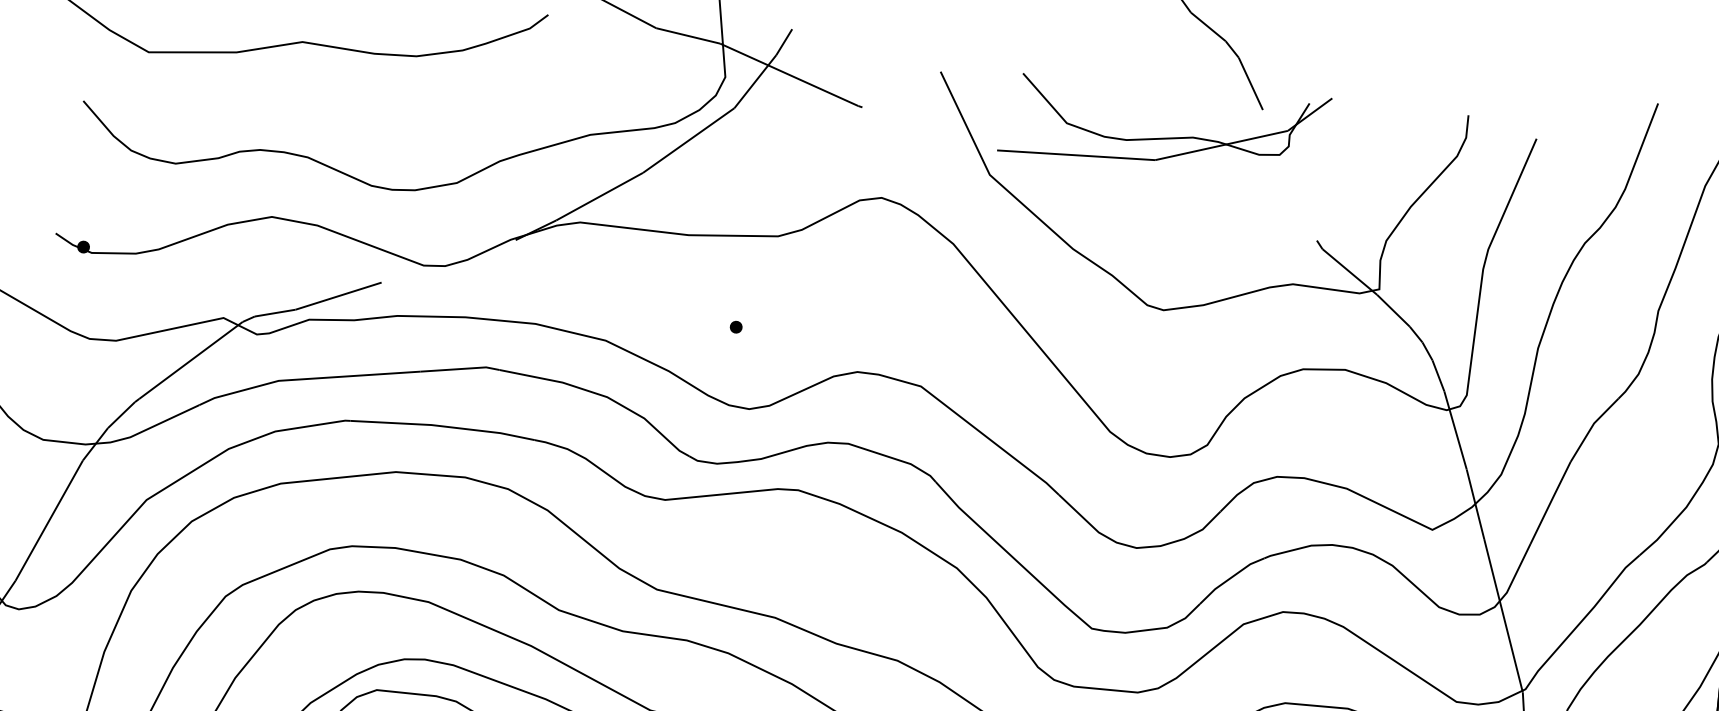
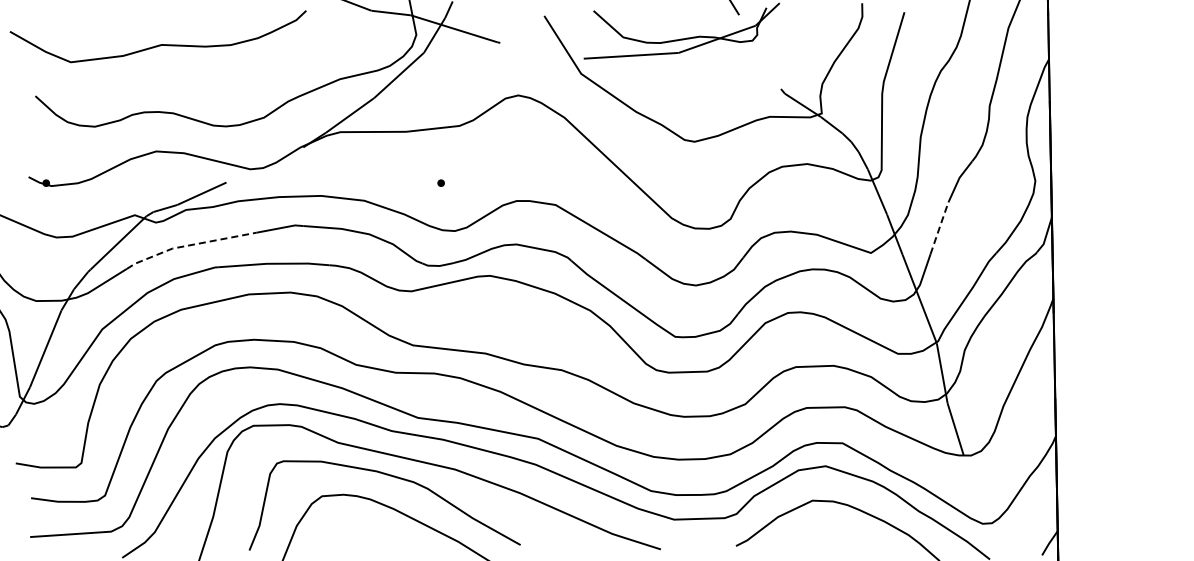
line: (306, 378) -> (188, 245), solid -> dashed
line: (1550, 501) -> (939, 227), solid -> dashed

